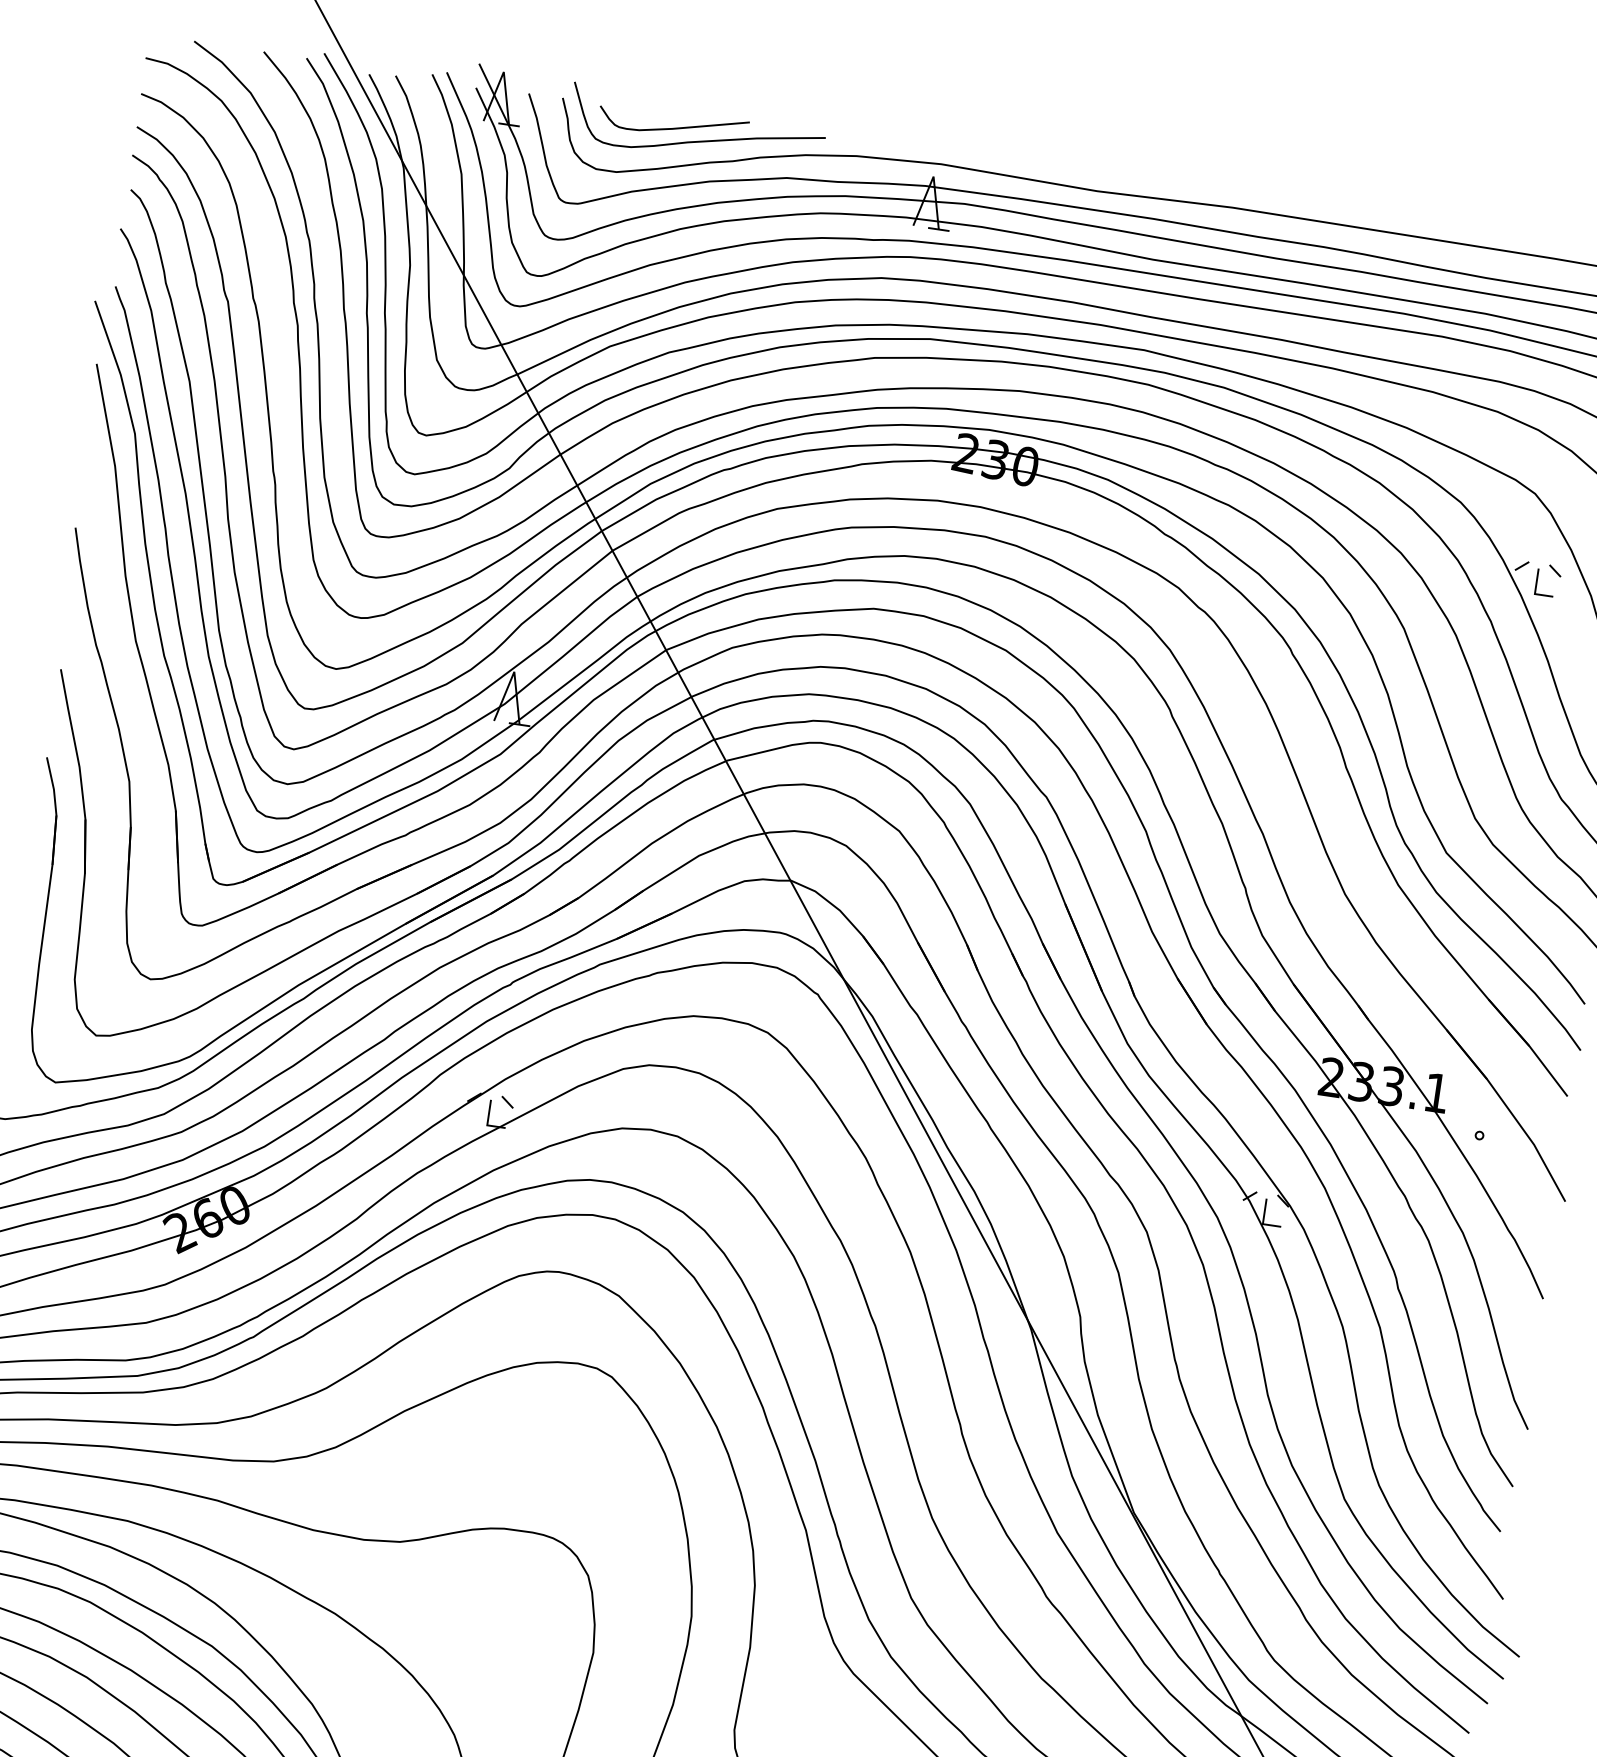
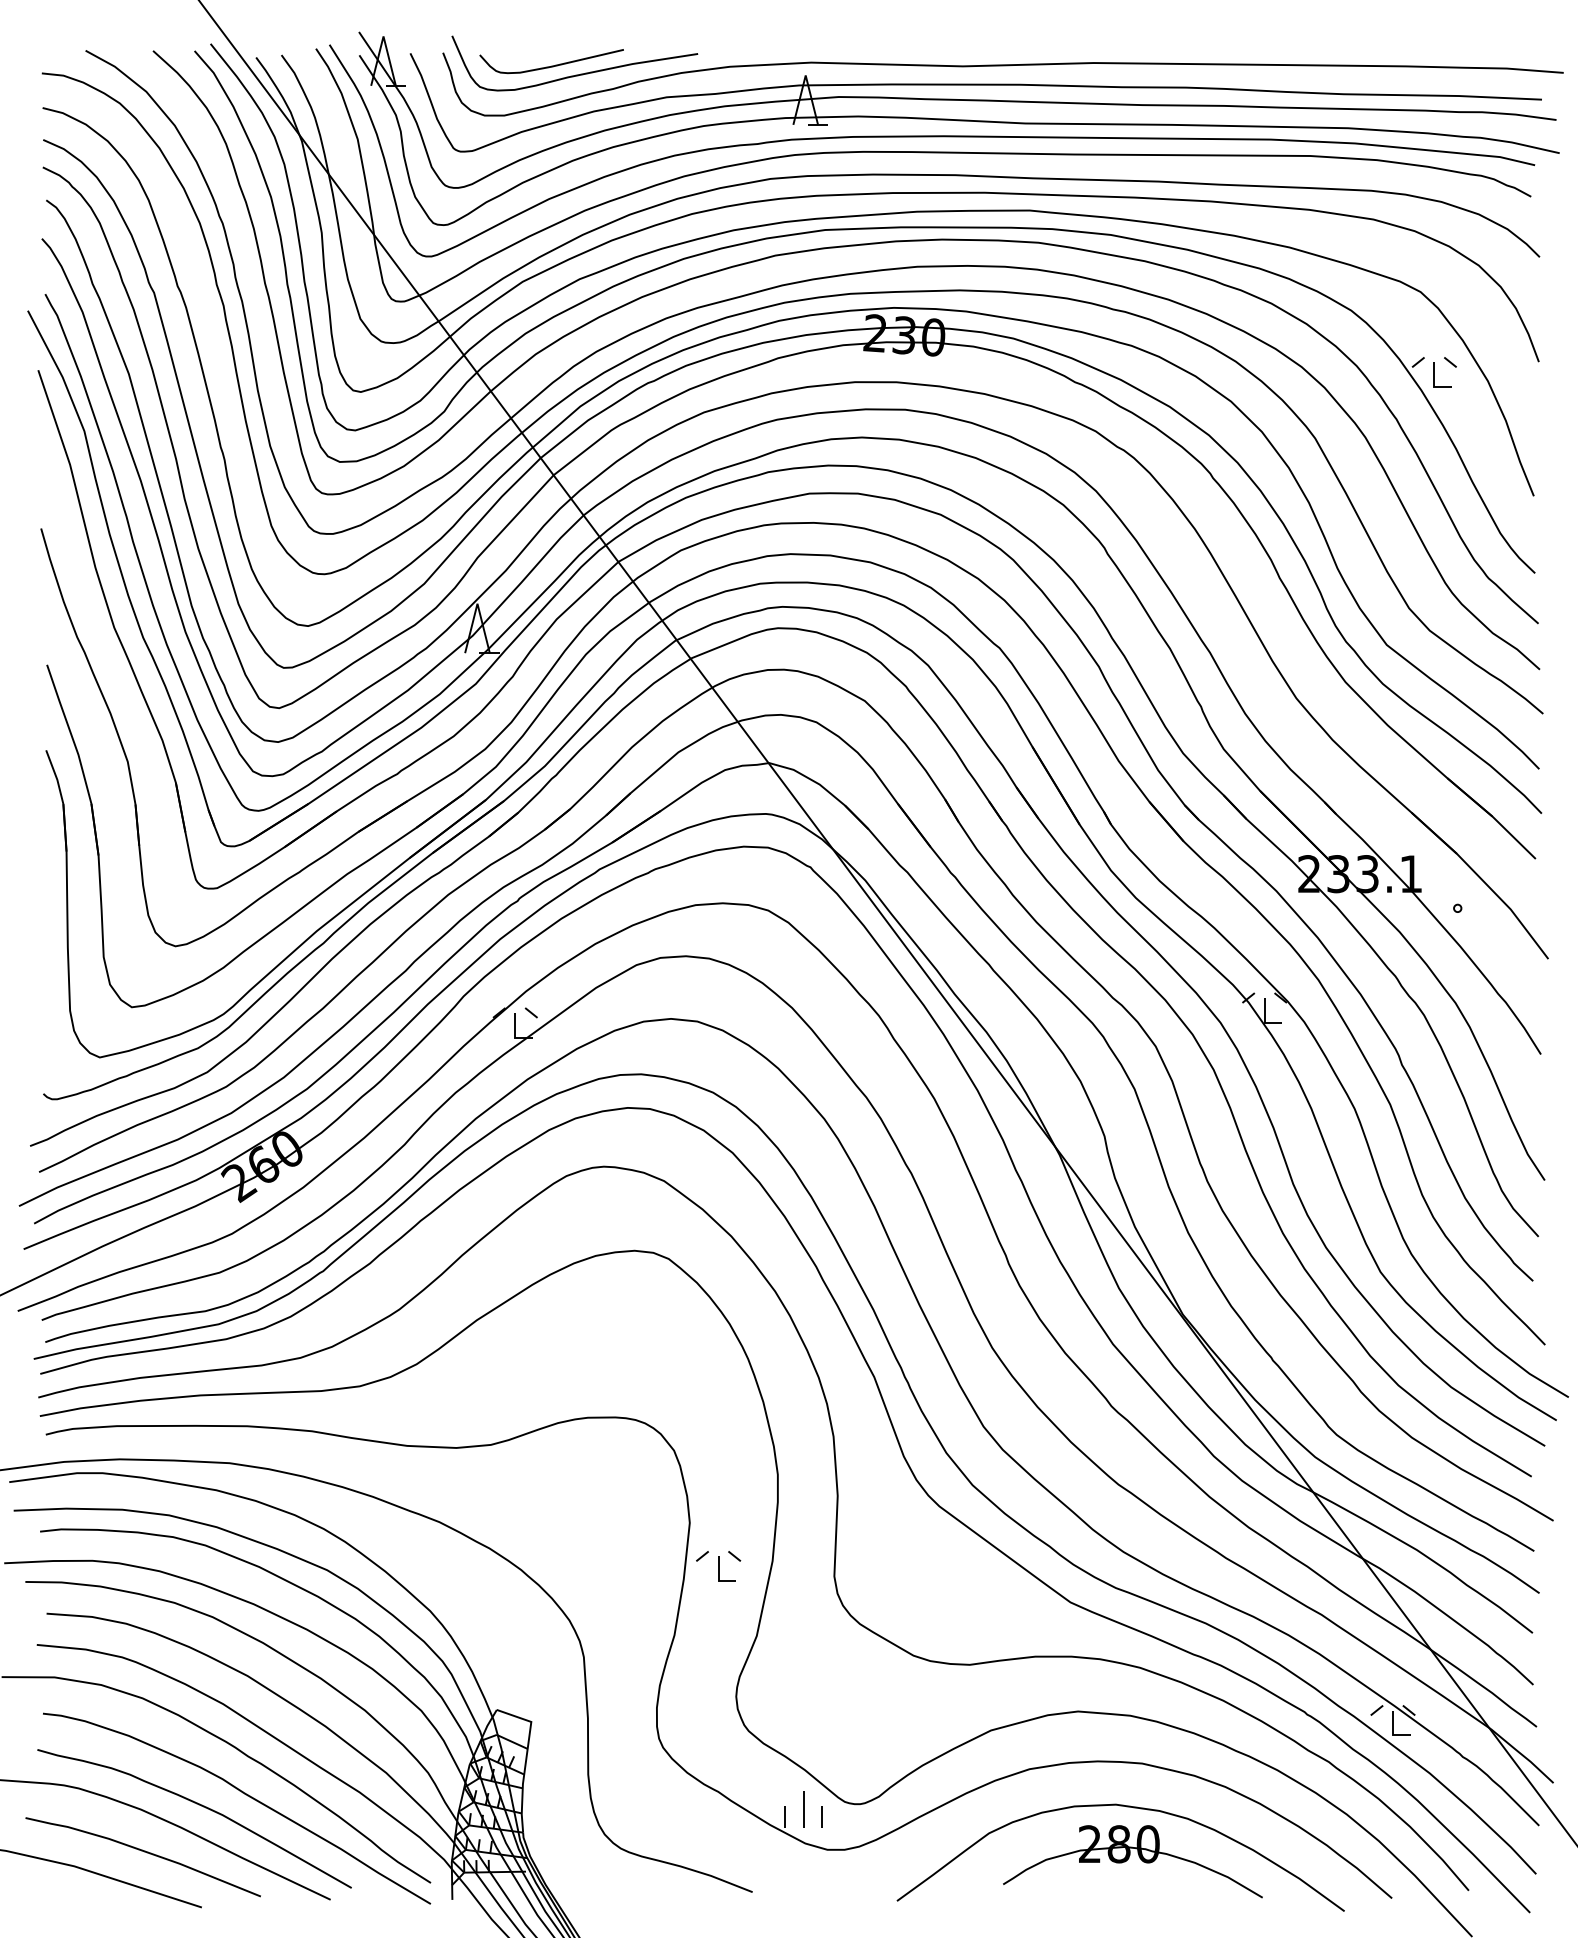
part: (616, 1702) -> (718, 1566), added

